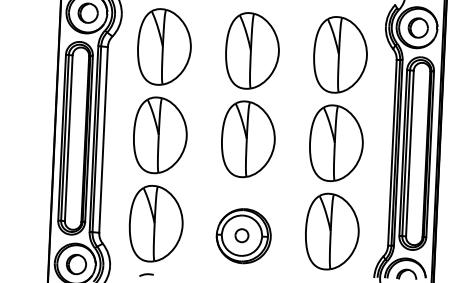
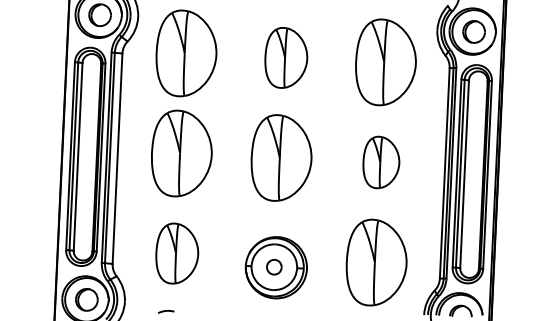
part: (252, 50) -> (286, 57), size x0.7
part: (336, 143) -> (381, 162), size x0.6
part: (156, 223) -> (177, 253), size x0.7

